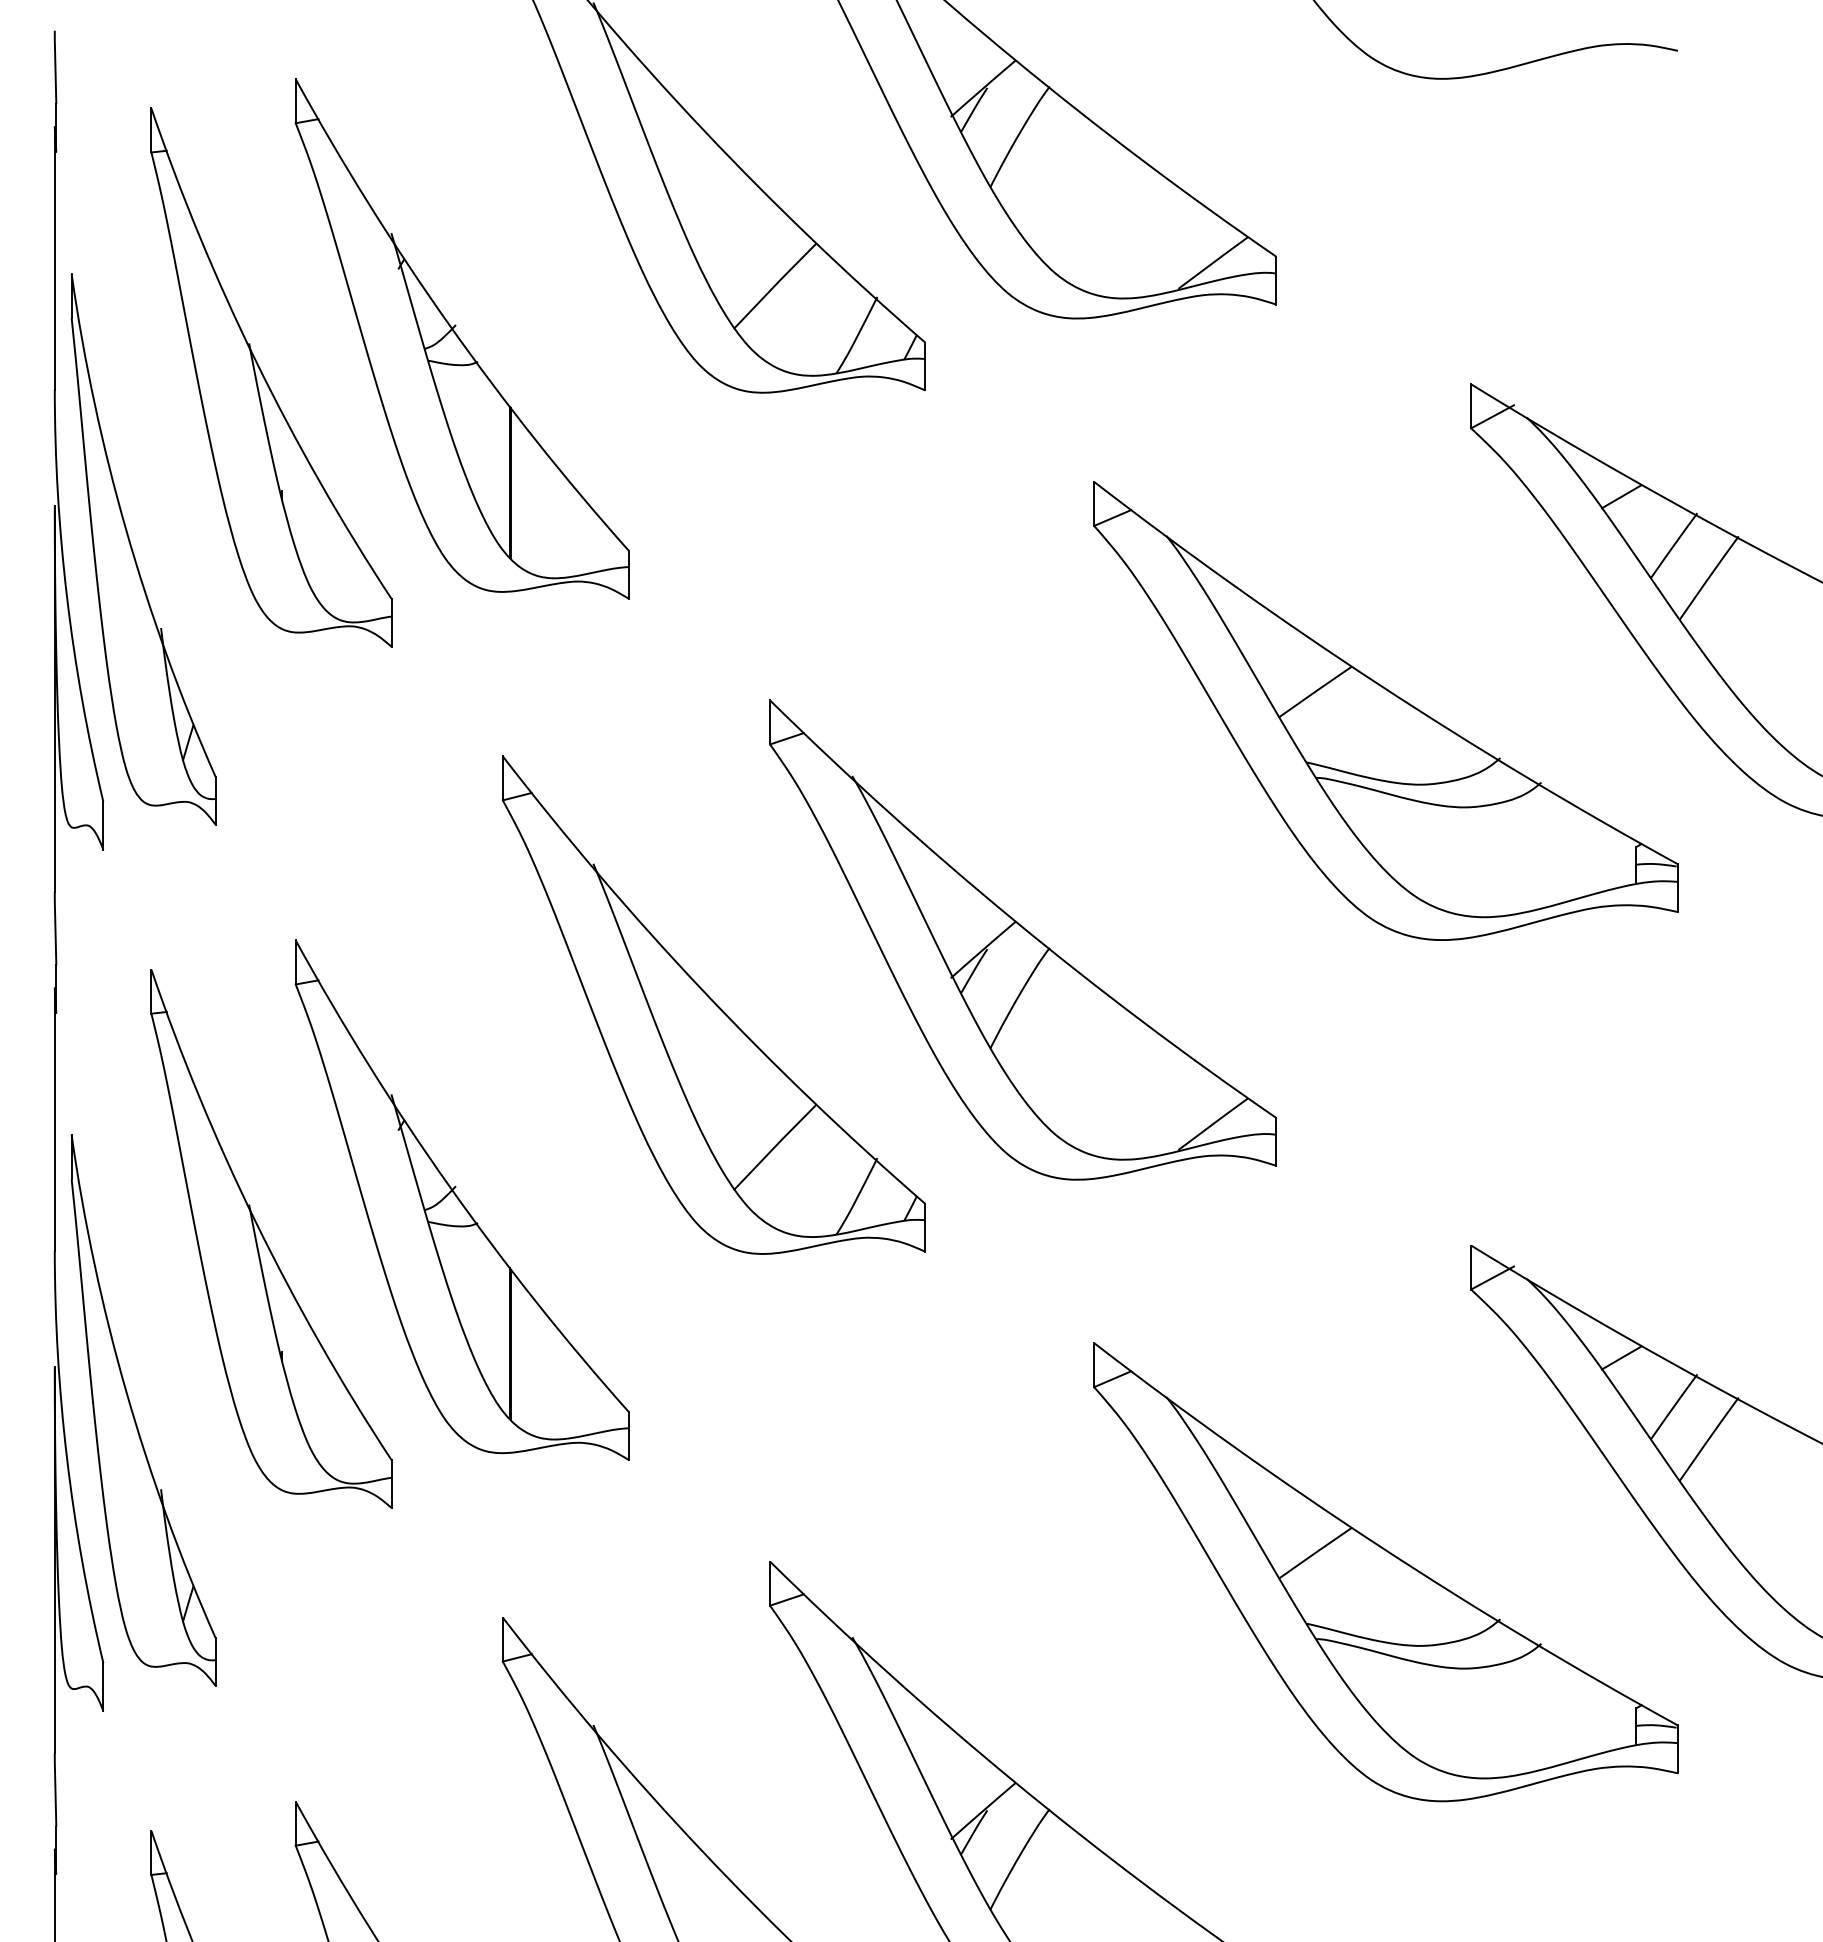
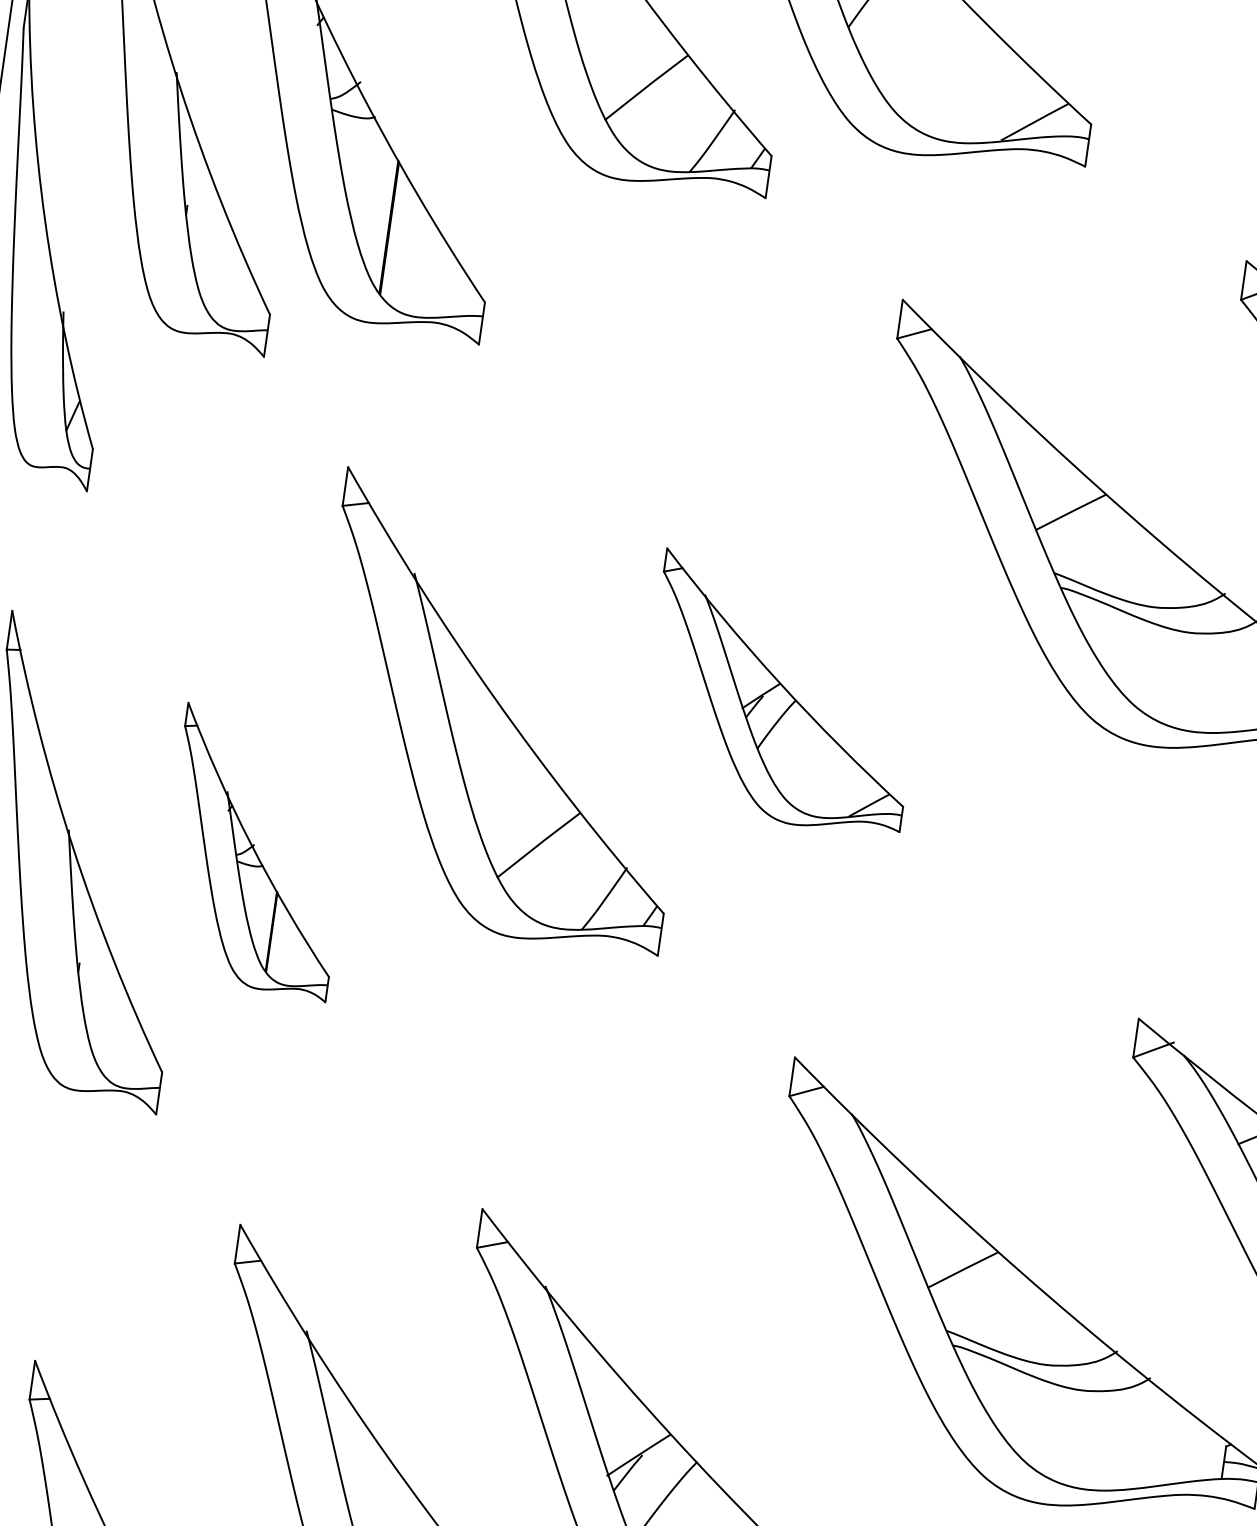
part: (1022, 939) -> (782, 693), size x0.6
part: (461, 1199) -> (256, 851), size x0.6

